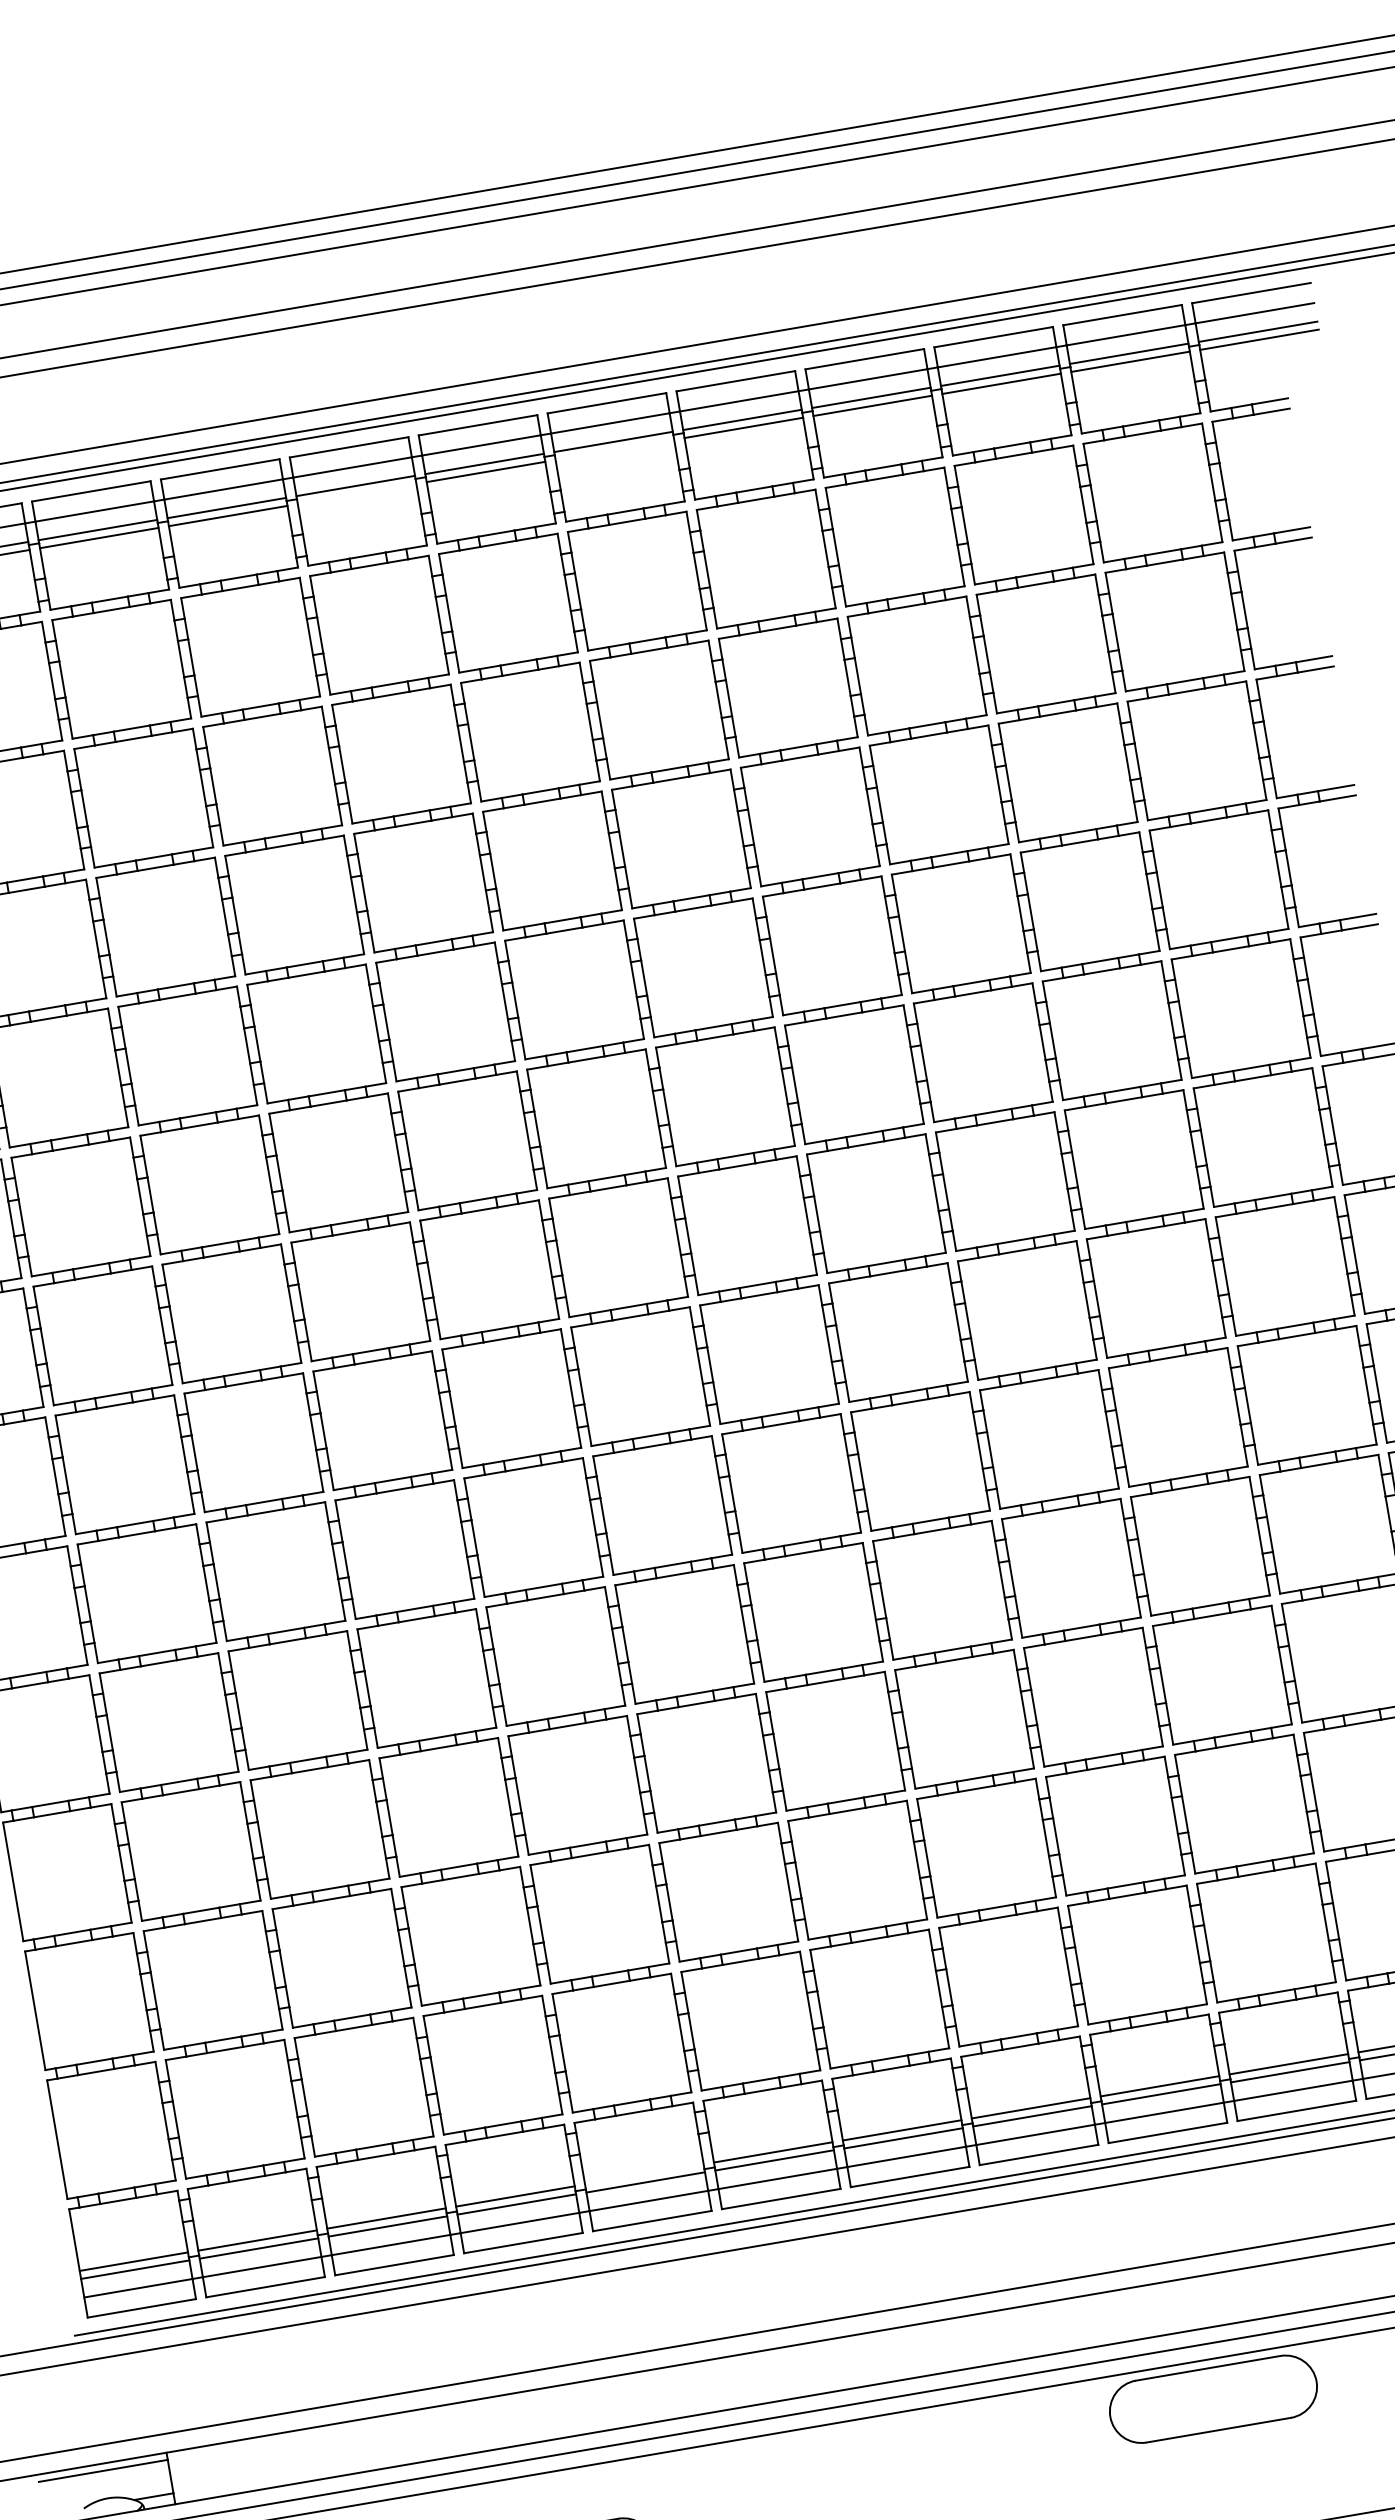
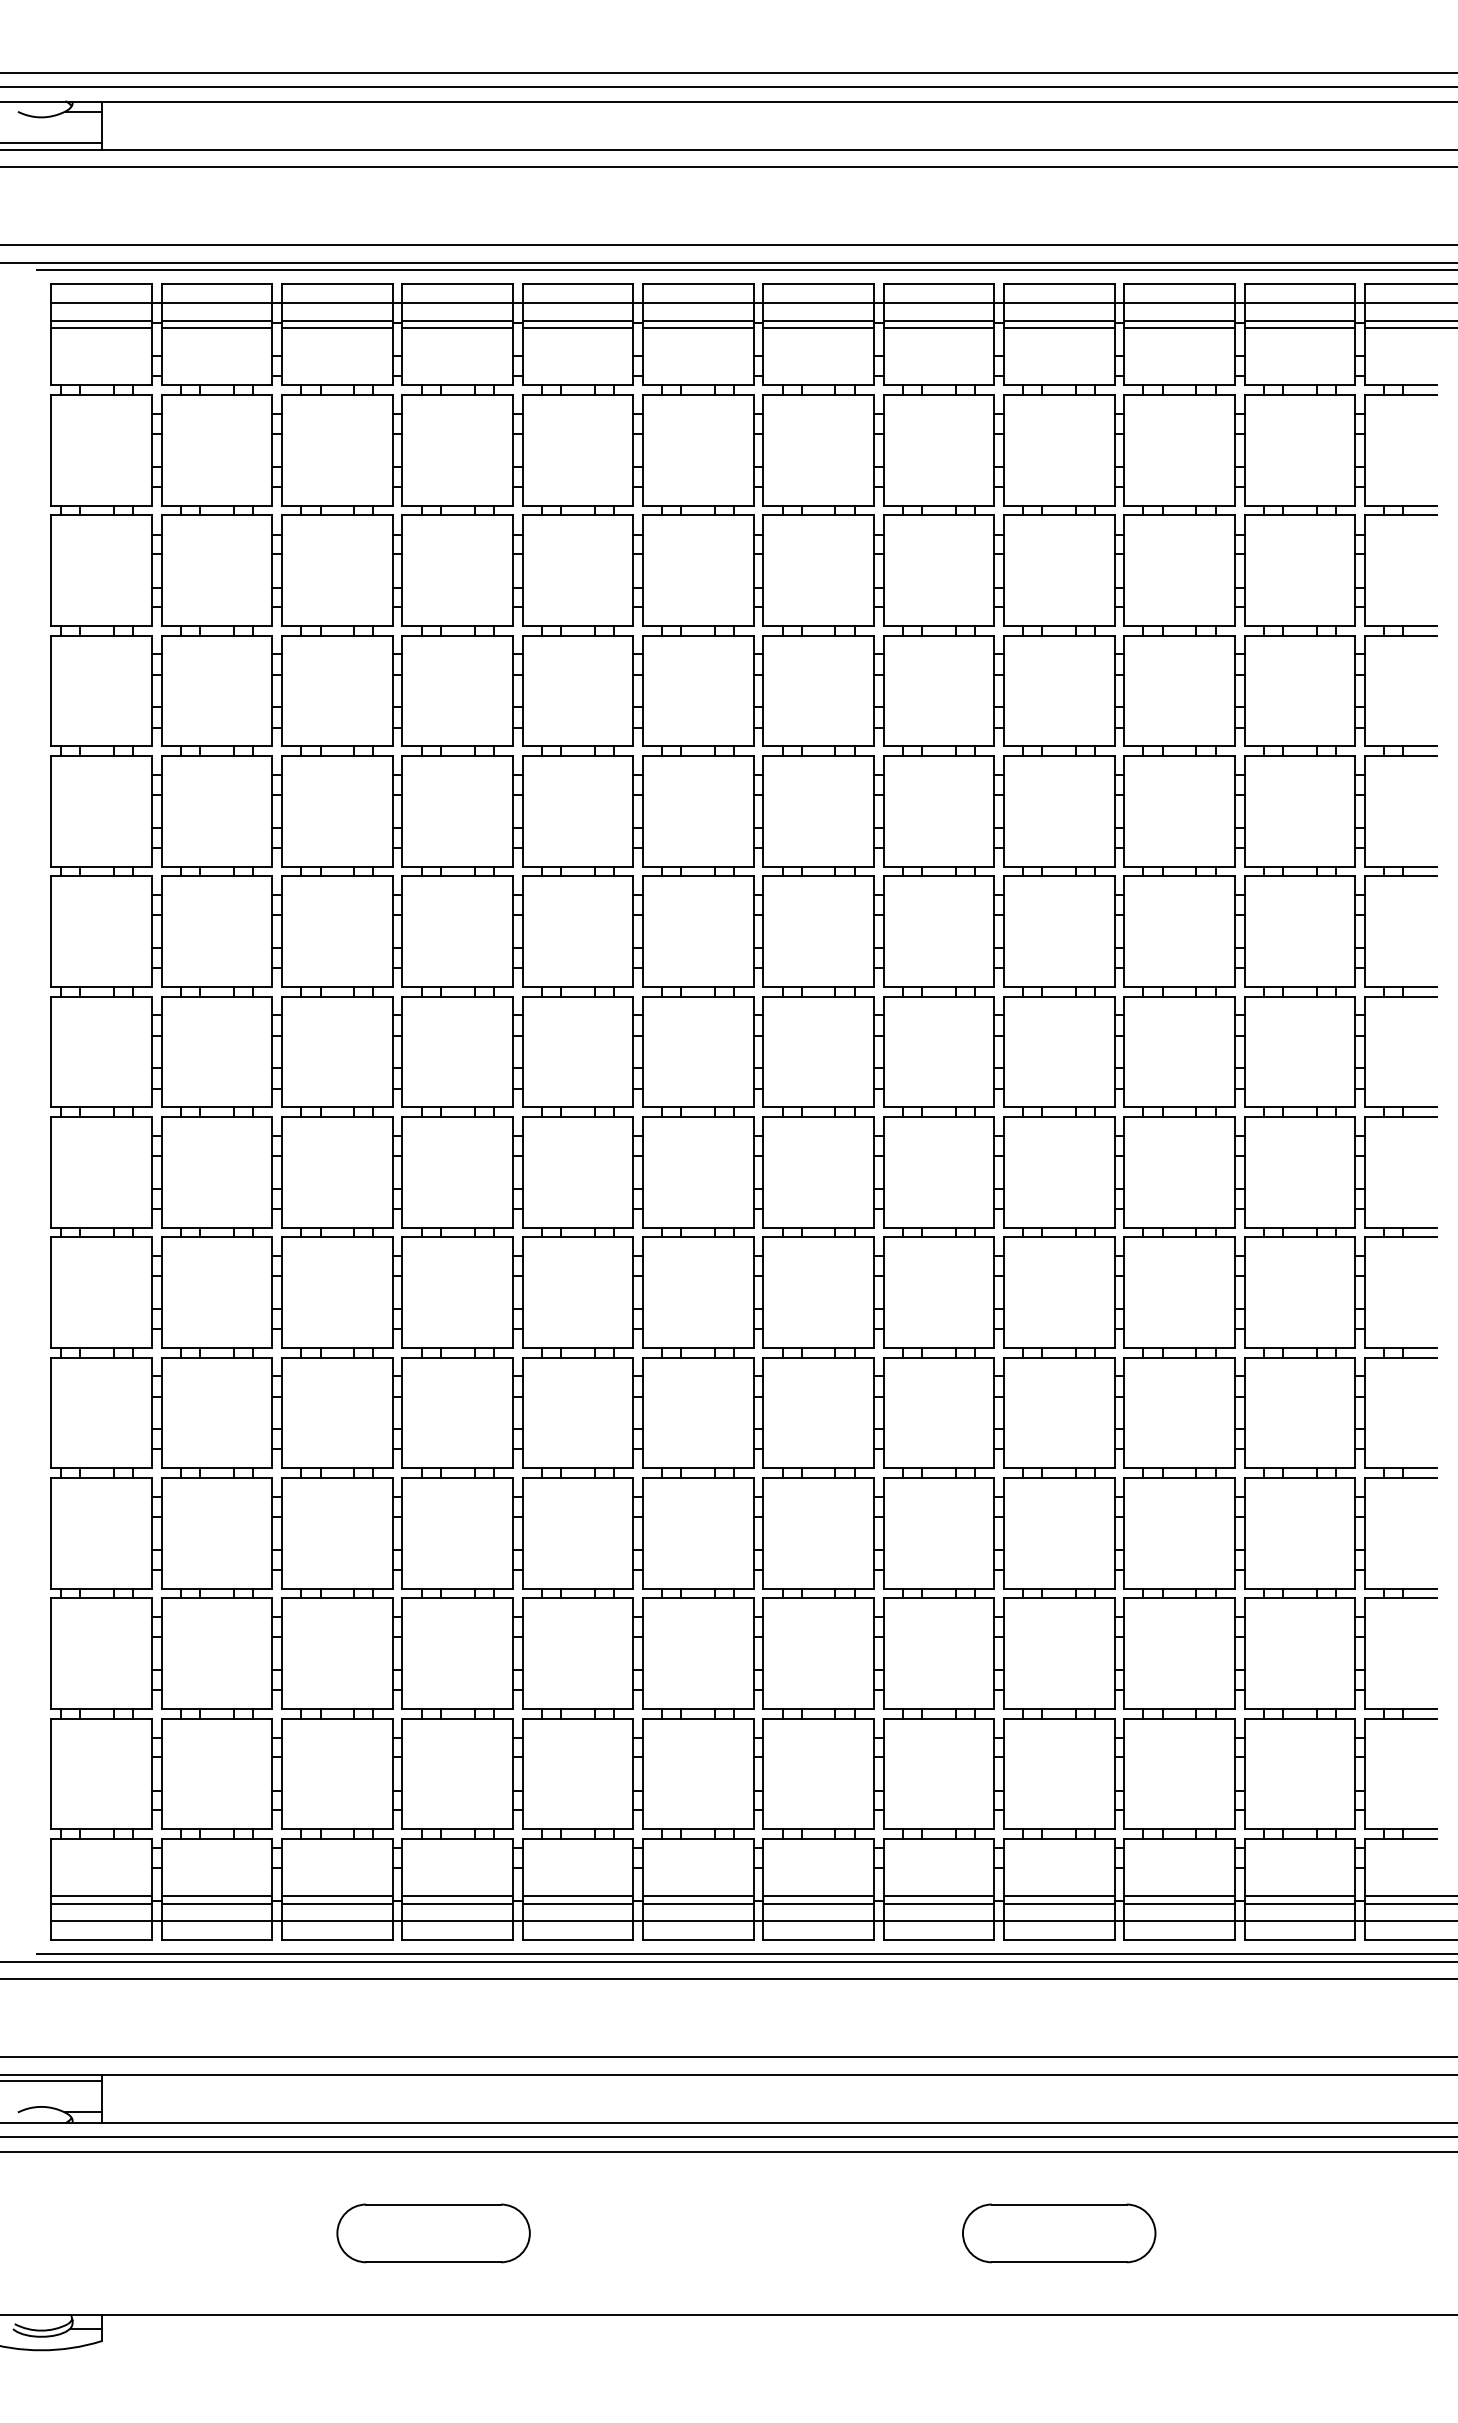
line: (614, 449) -> (818, 327), added
line: (356, 493) -> (577, 327), added
line: (643, 2174) -> (577, 1896), added
part: (1213, 2399) -> (1059, 2233), moved

